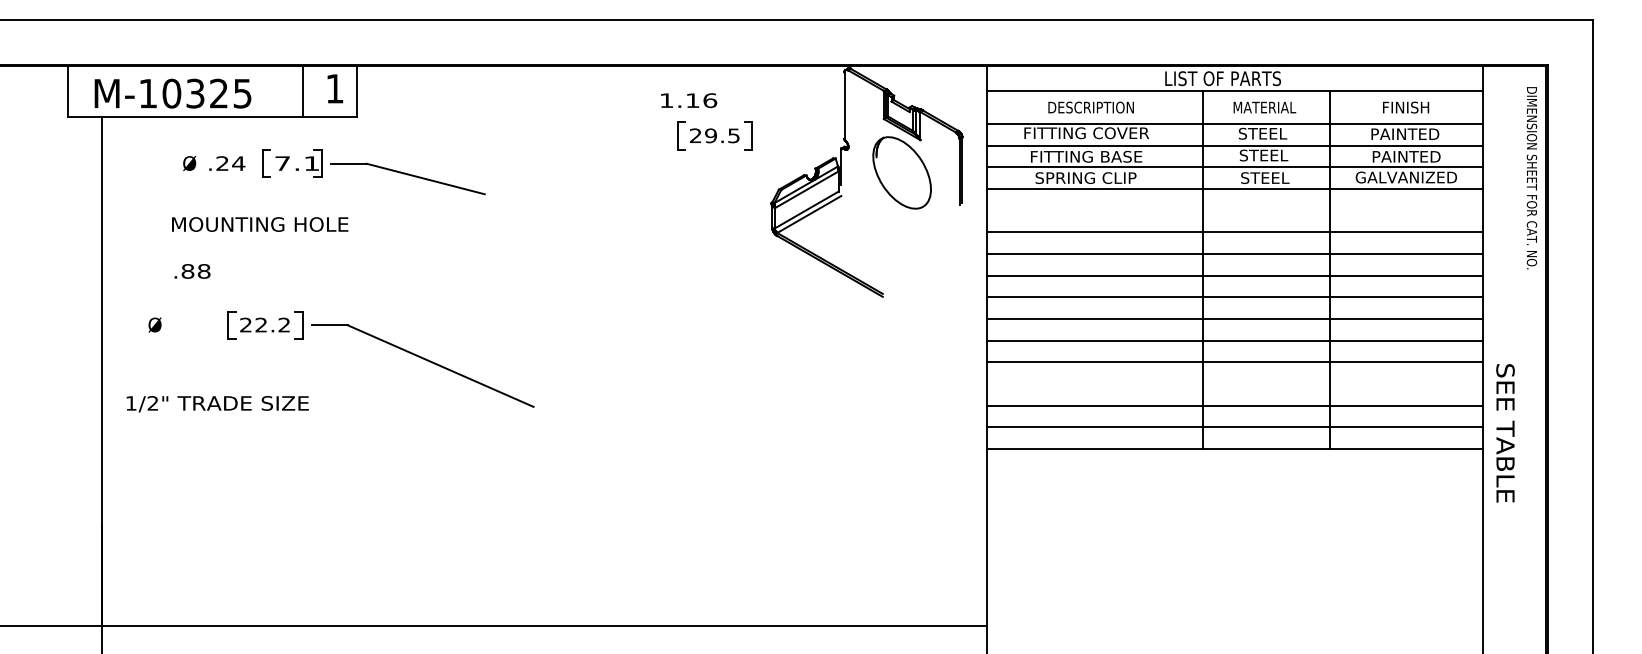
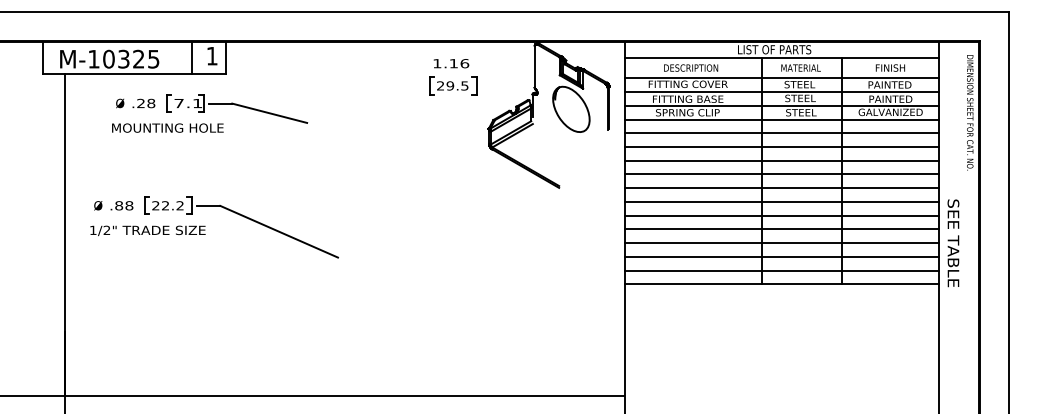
text: (689, 100) -> (451, 63), moved
text: (239, 163) -> (151, 103), .24 -> .28
line: (1233, 210) -> (781, 133), added
text: (259, 223) -> (167, 127), moved
text: (191, 270) -> (121, 205), moved
line: (1233, 384) -> (781, 243), added
text: (216, 403) -> (147, 230), moved
text: (1505, 433) -> (953, 243), moved

